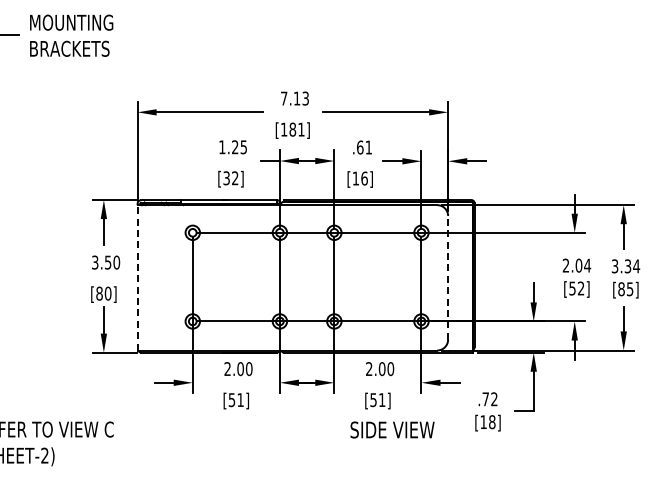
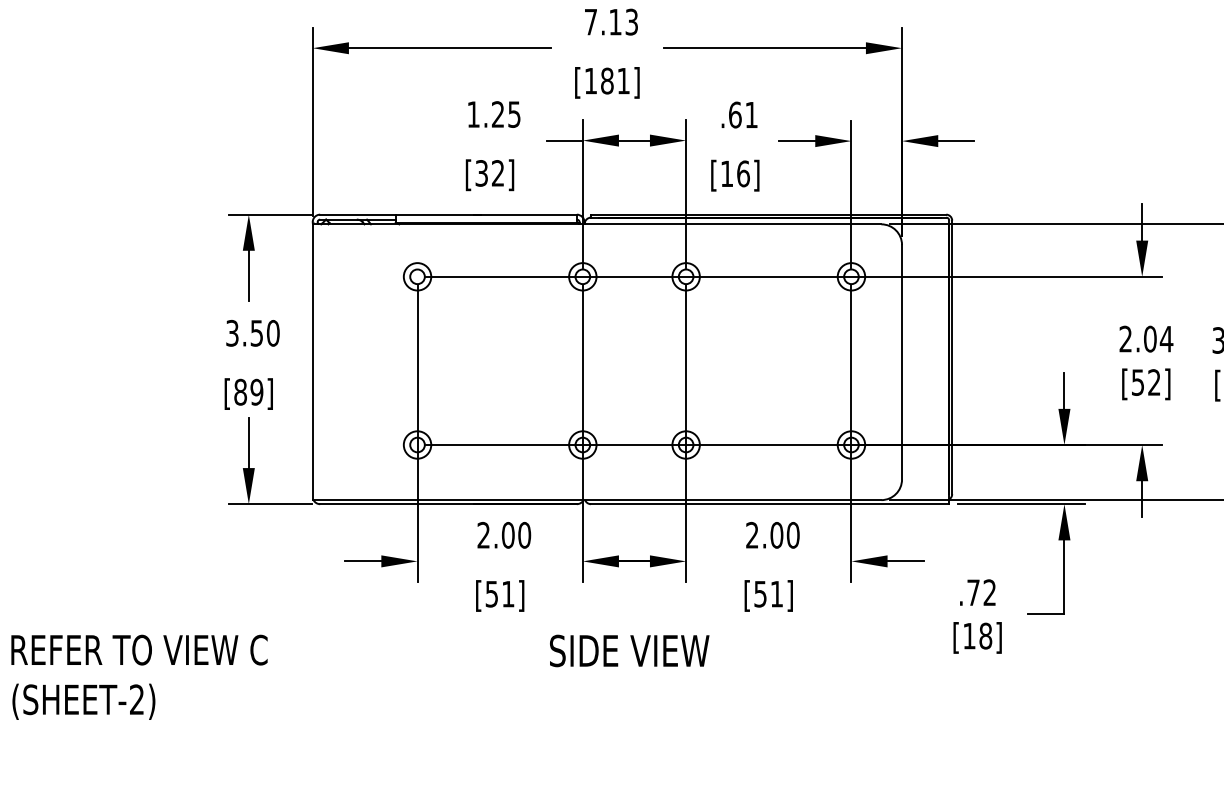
line: (137, 277) -> (312, 361), dashed -> solid
line: (448, 277) -> (902, 361), dashed -> solid
text: (107, 293) -> (255, 391), [80] -> [89]
text: (392, 429) -> (629, 650), moved

